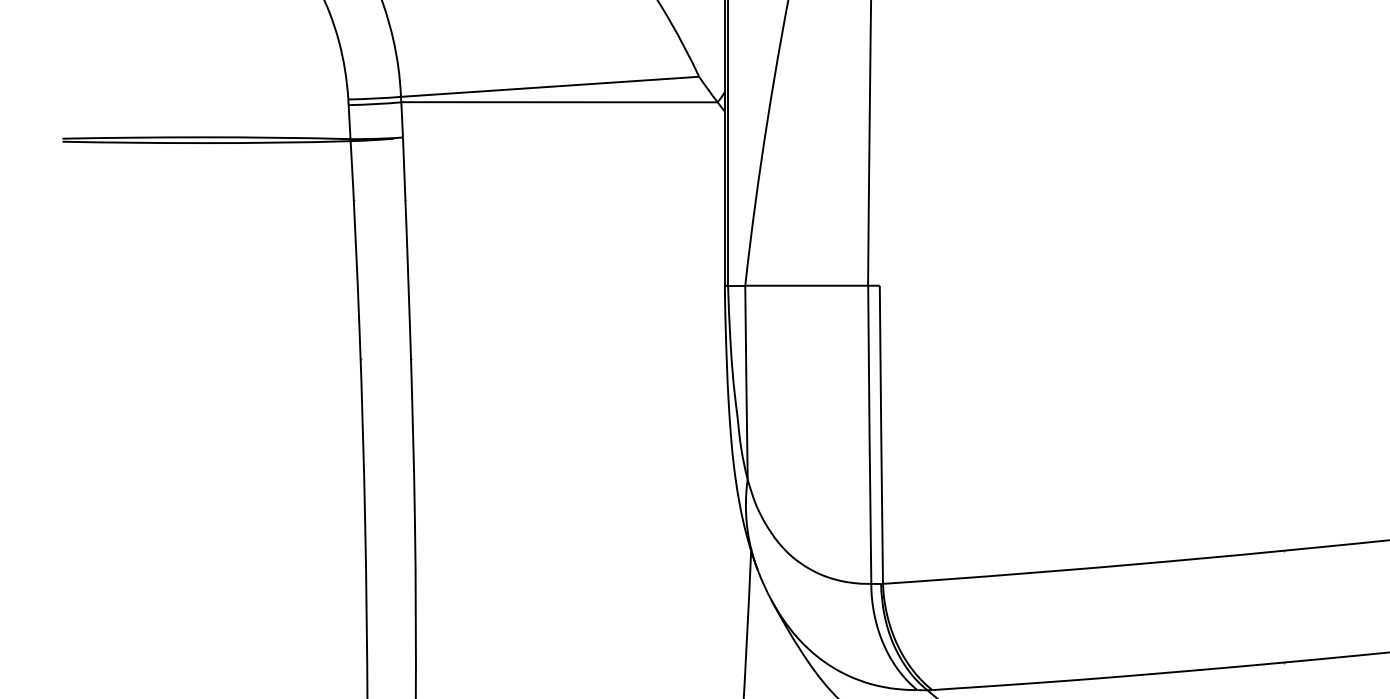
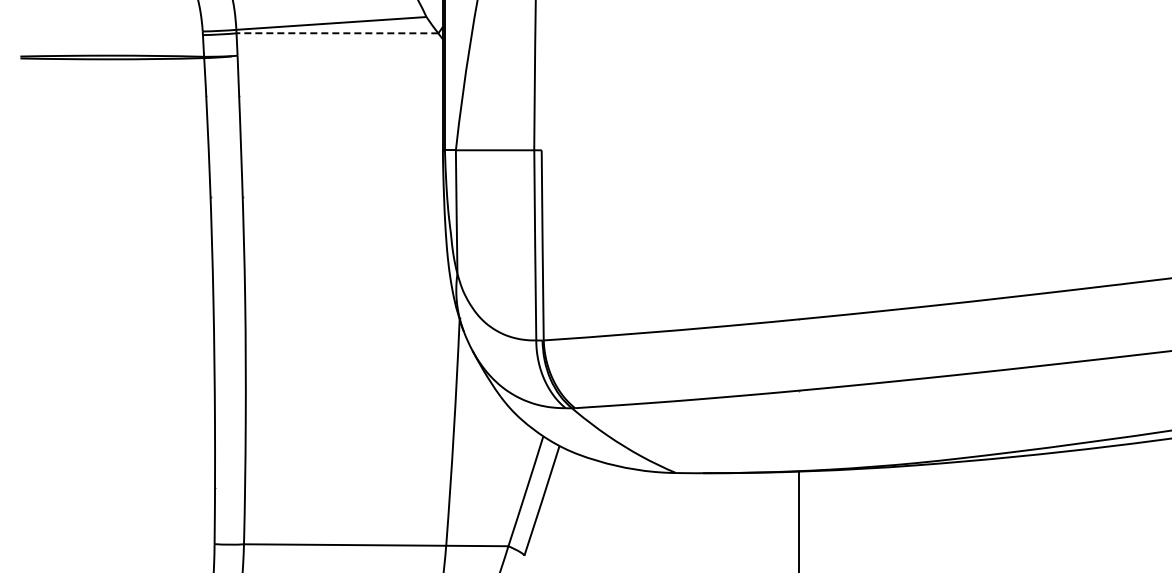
line: (559, 102) -> (337, 33), solid -> dashed

